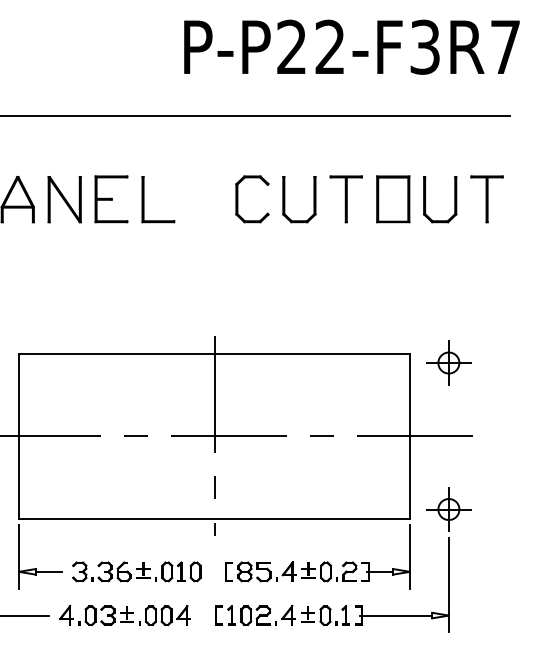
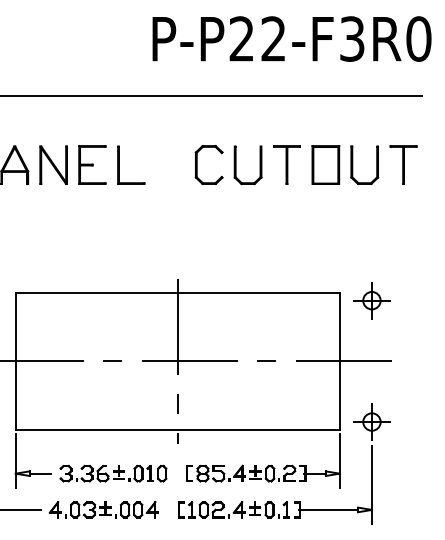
text: (505, 46) -> (418, 38), P-P22-F3R7 -> P-P22-F3R0

